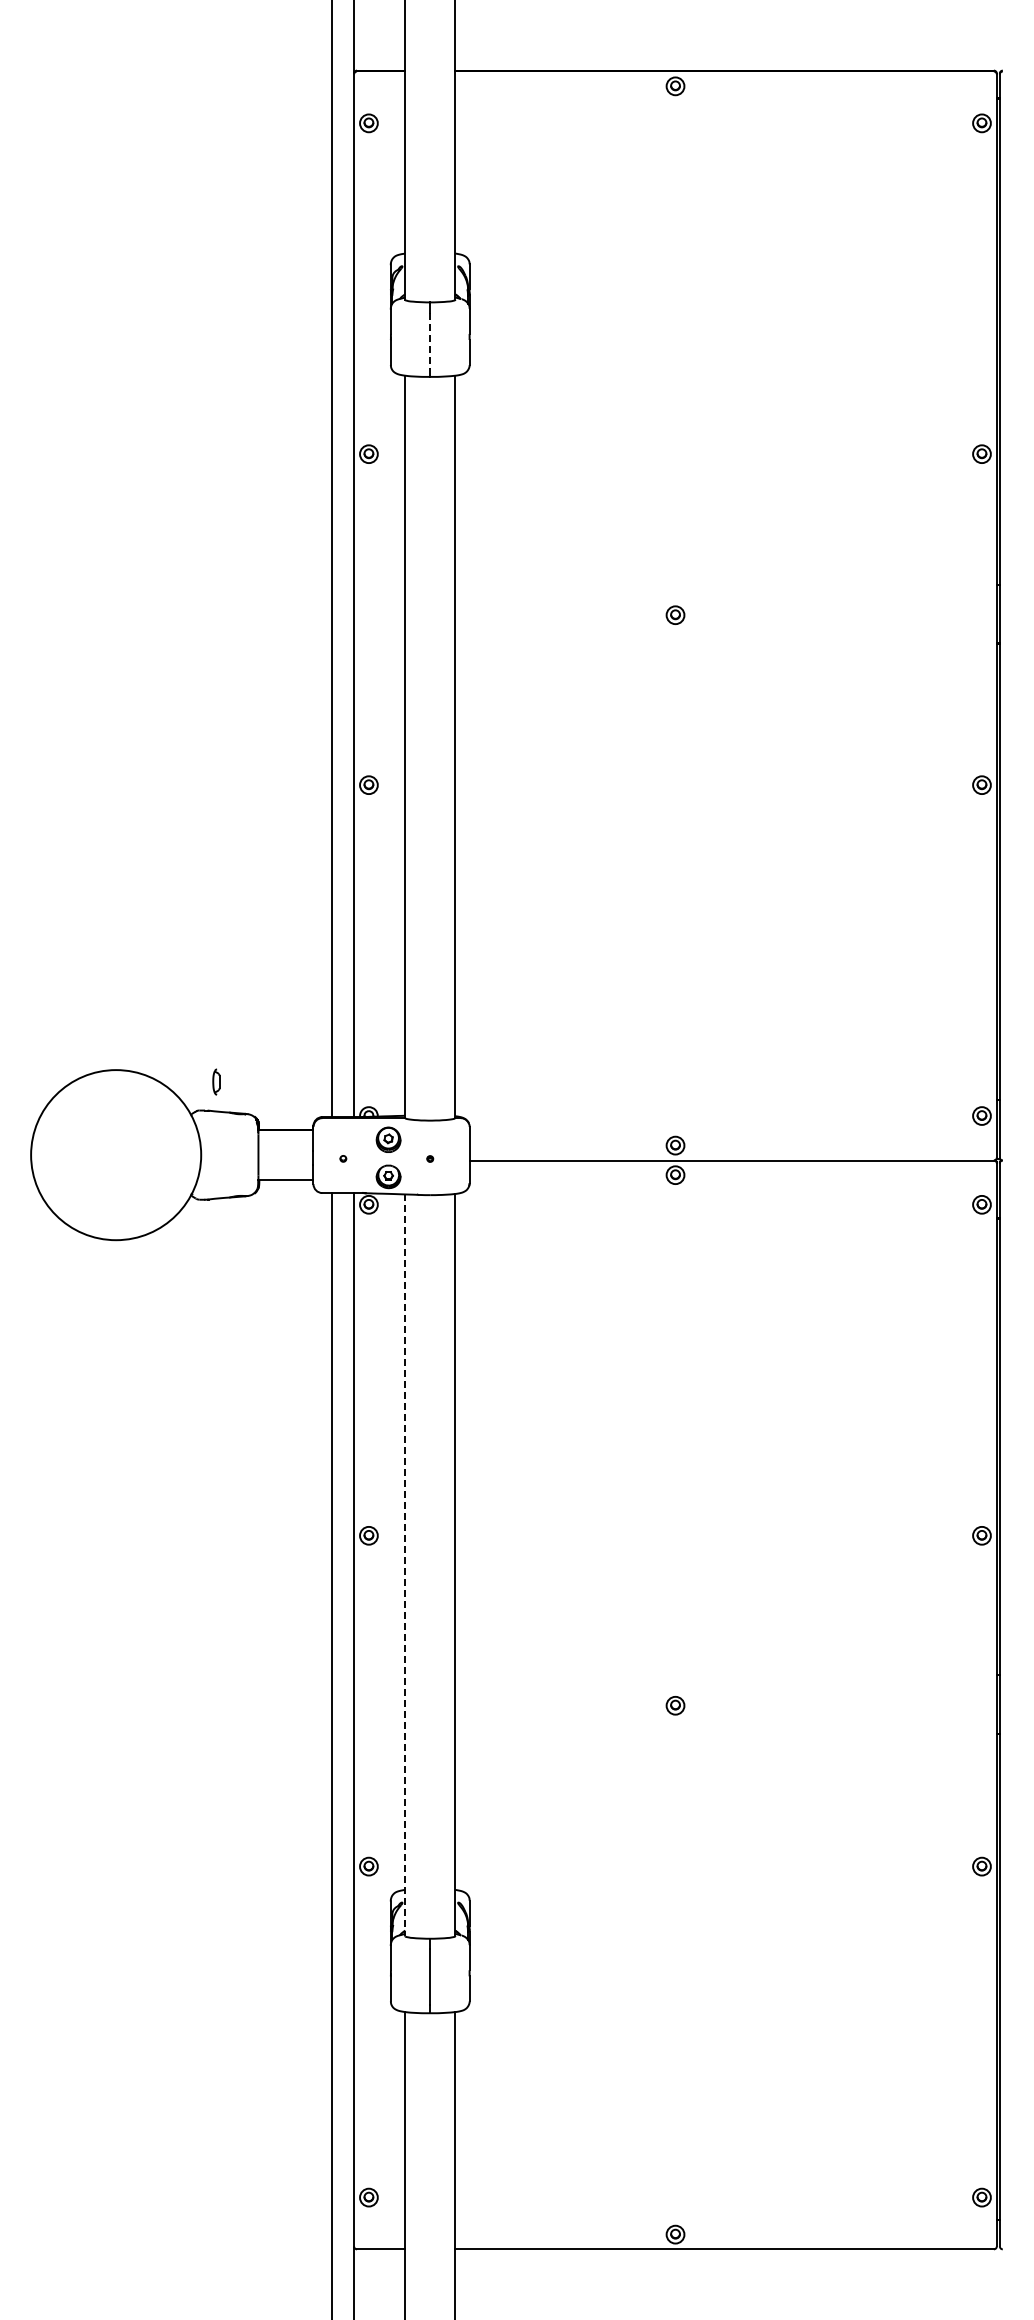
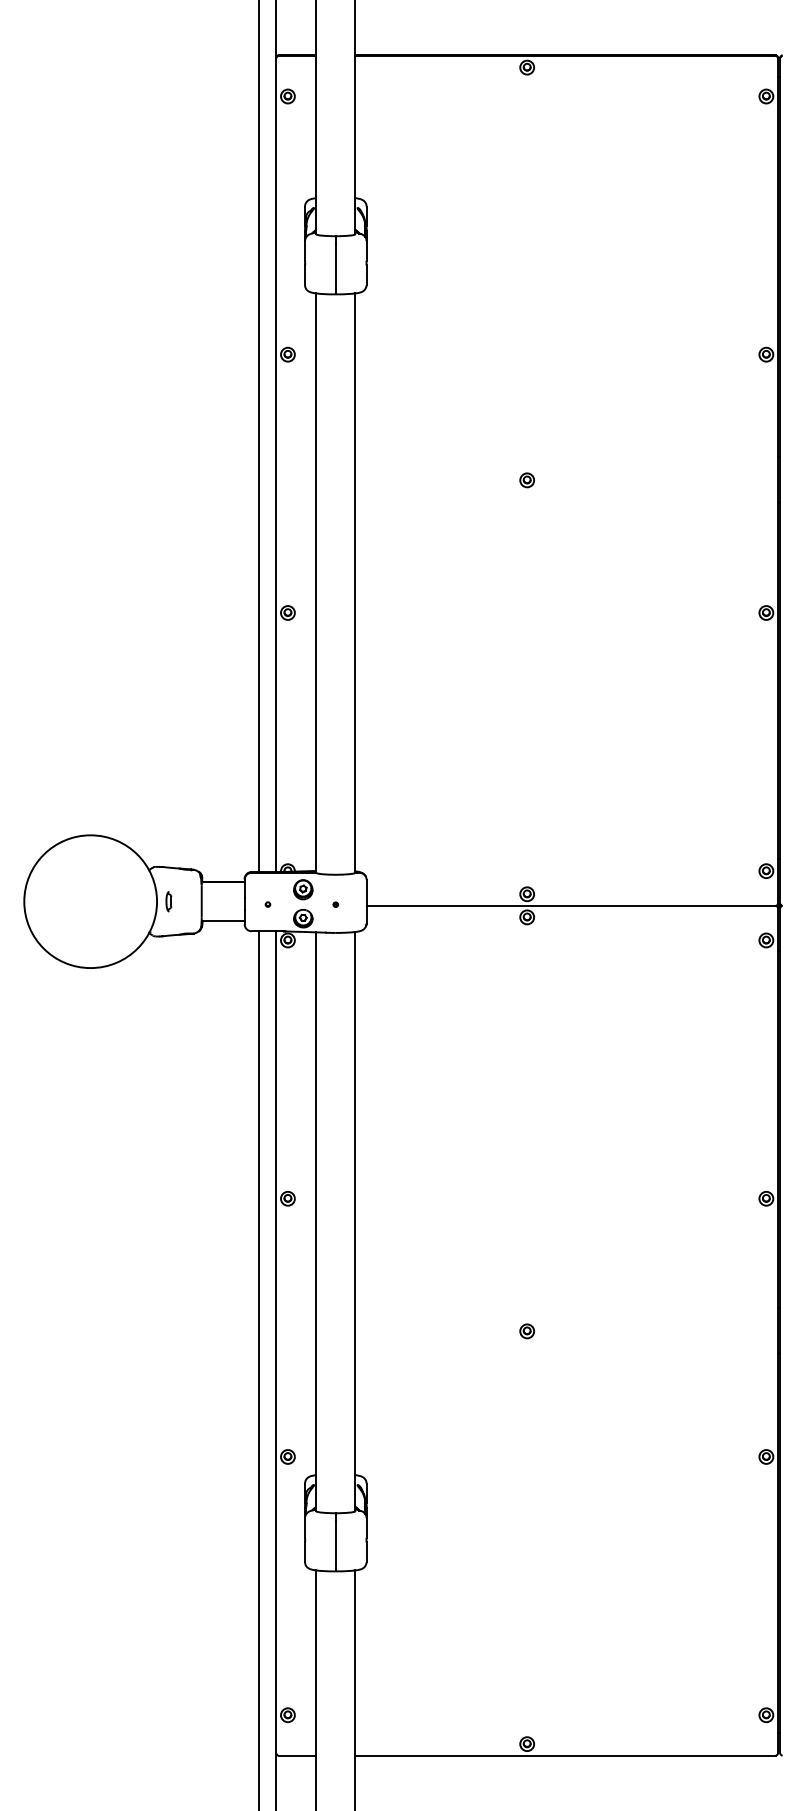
line: (430, 341) -> (335, 266), dashed -> solid
part: (216, 1081) -> (168, 901), moved
line: (405, 1565) -> (316, 1221), dashed -> solid

